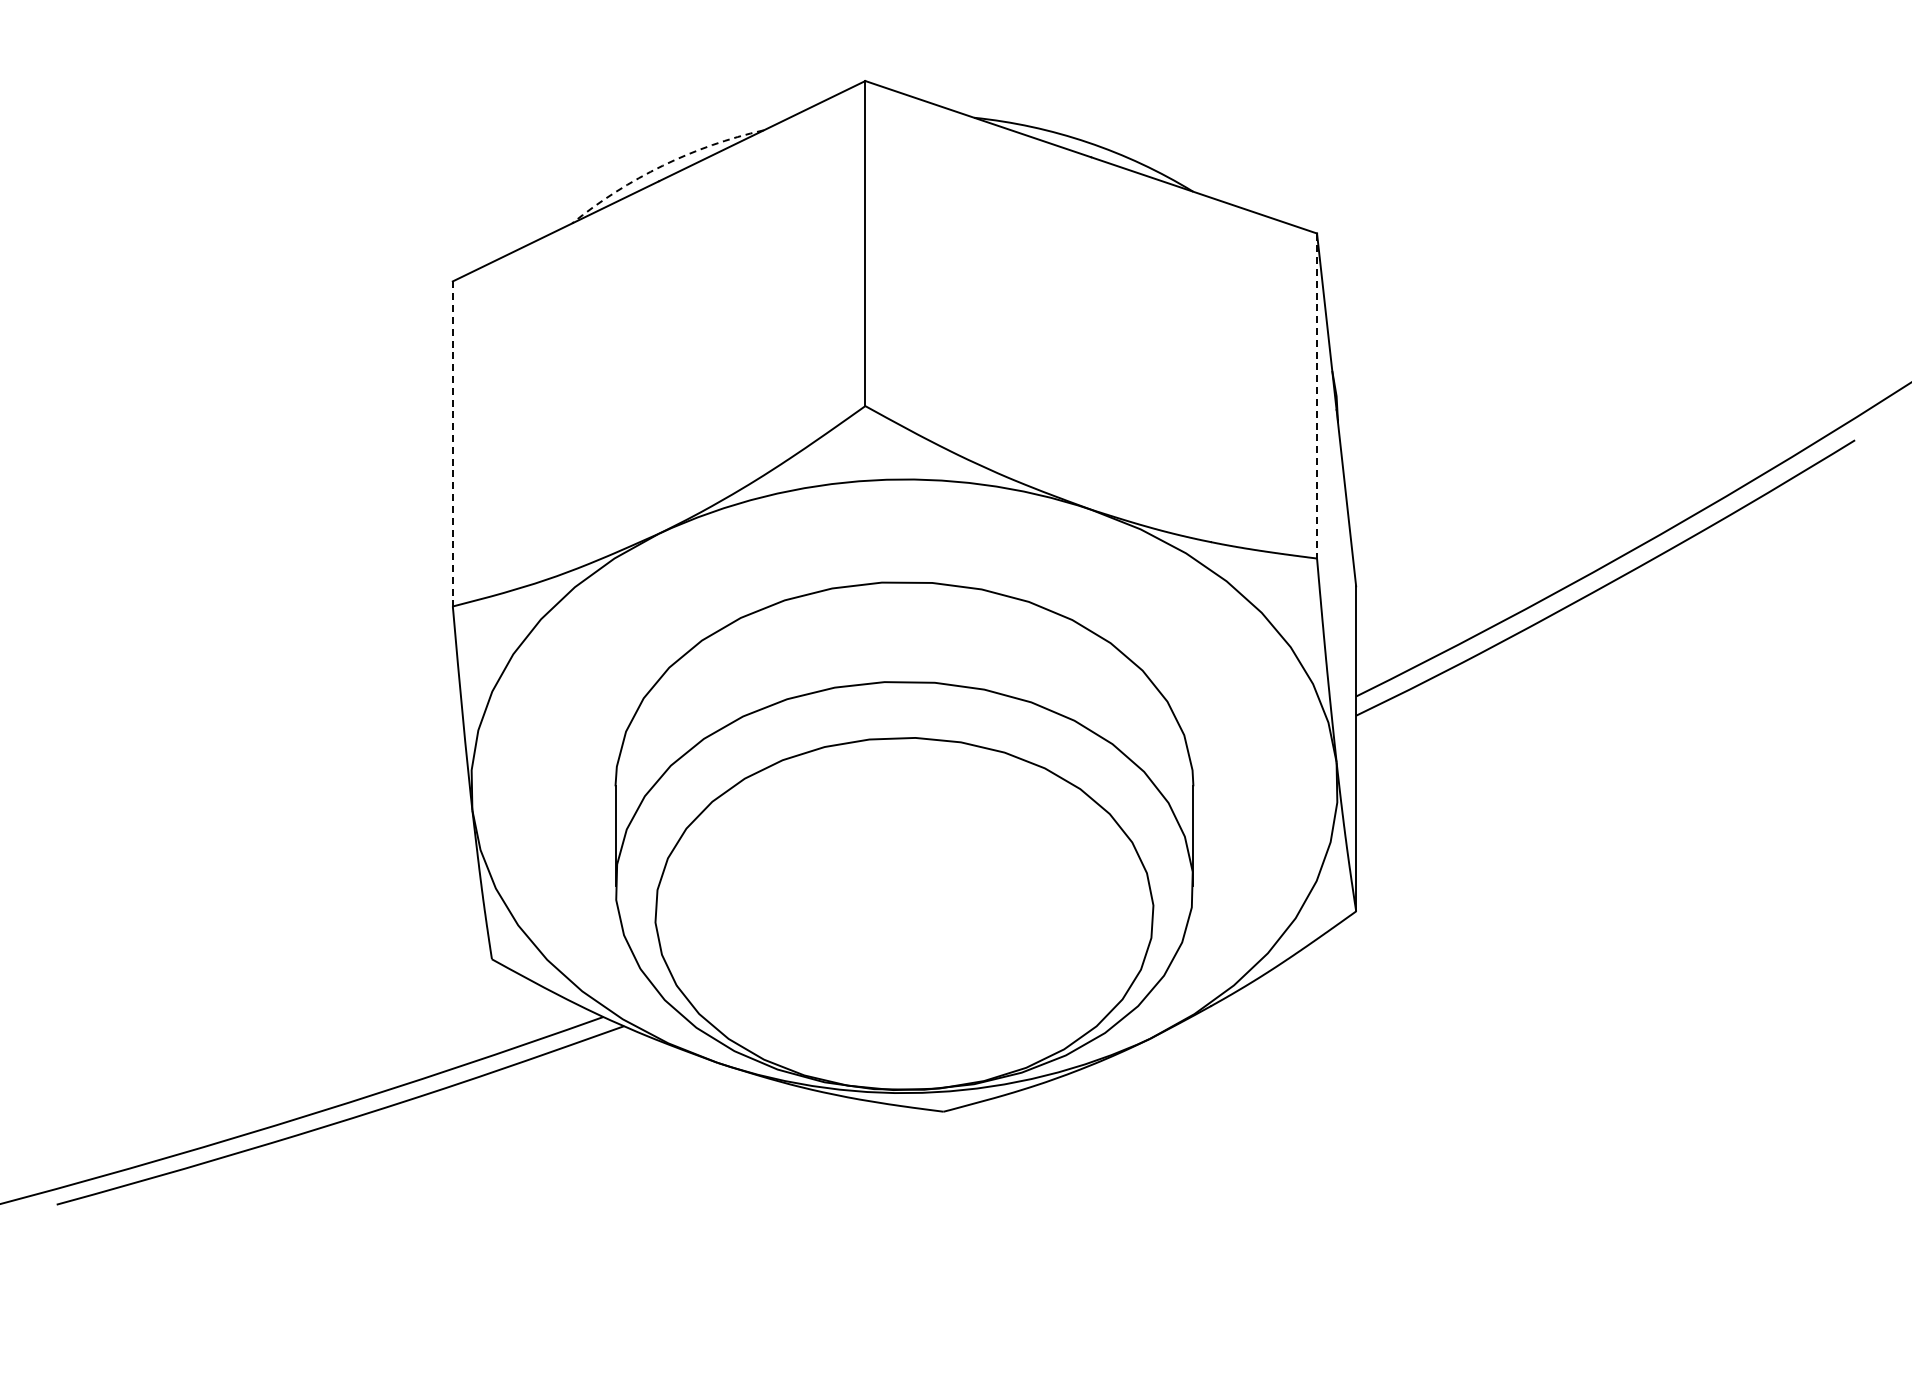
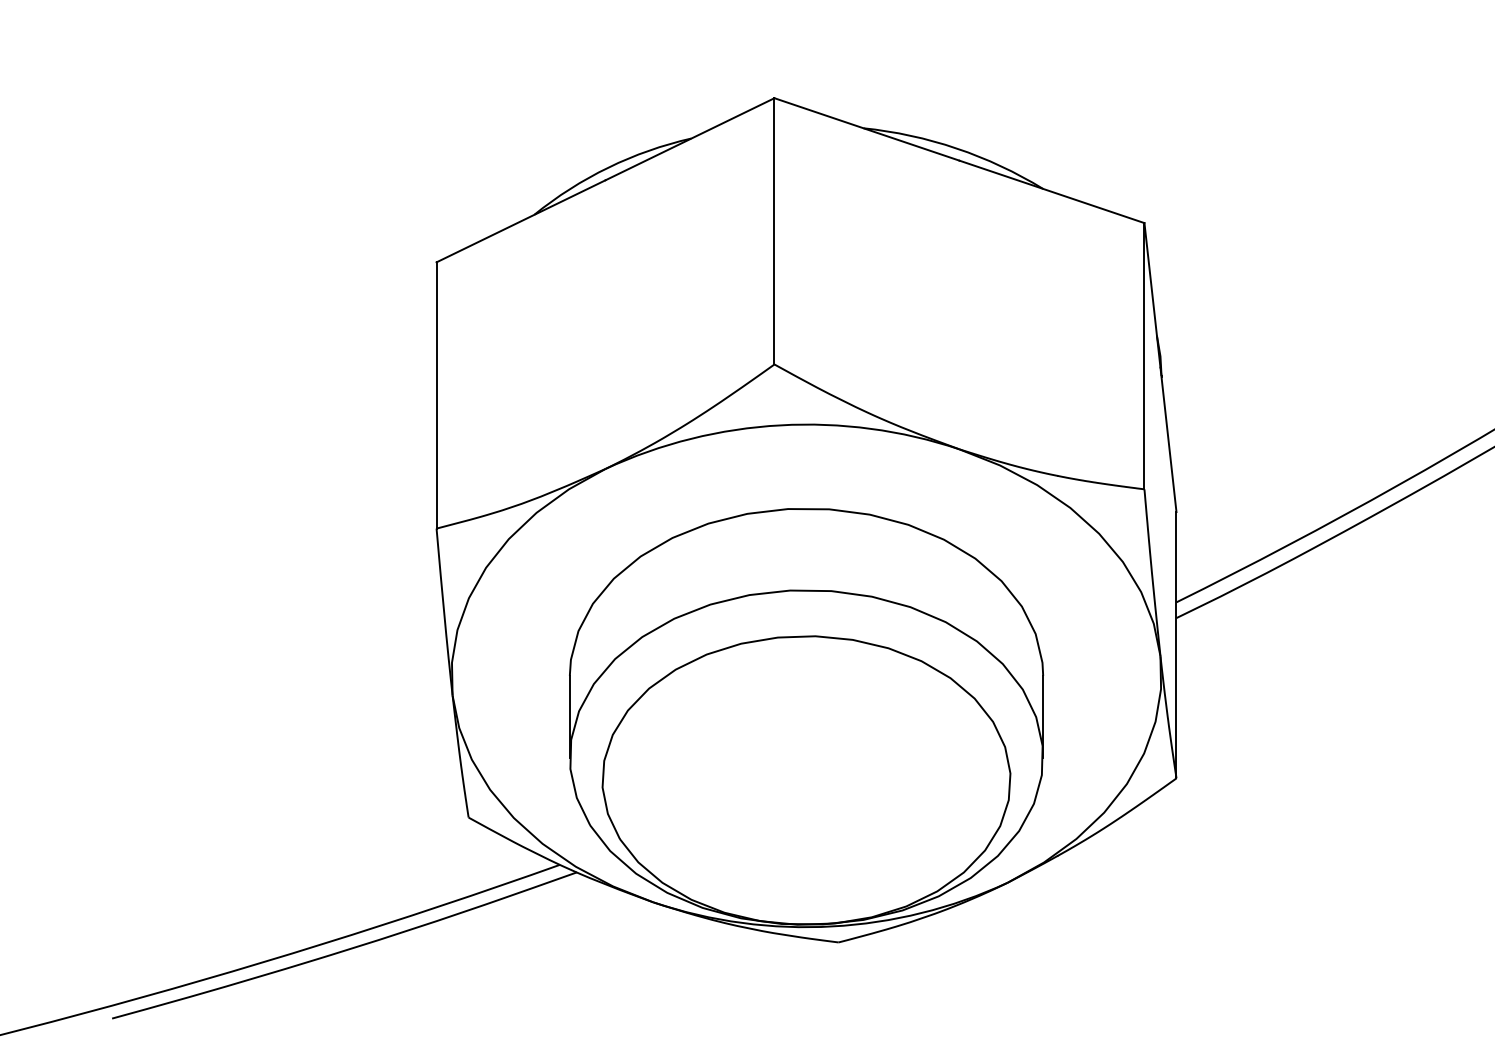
arc: (662, 165) -> (608, 167), dashed -> solid
line: (1317, 396) -> (1144, 356), dashed -> solid
line: (452, 443) -> (436, 395), dashed -> solid

